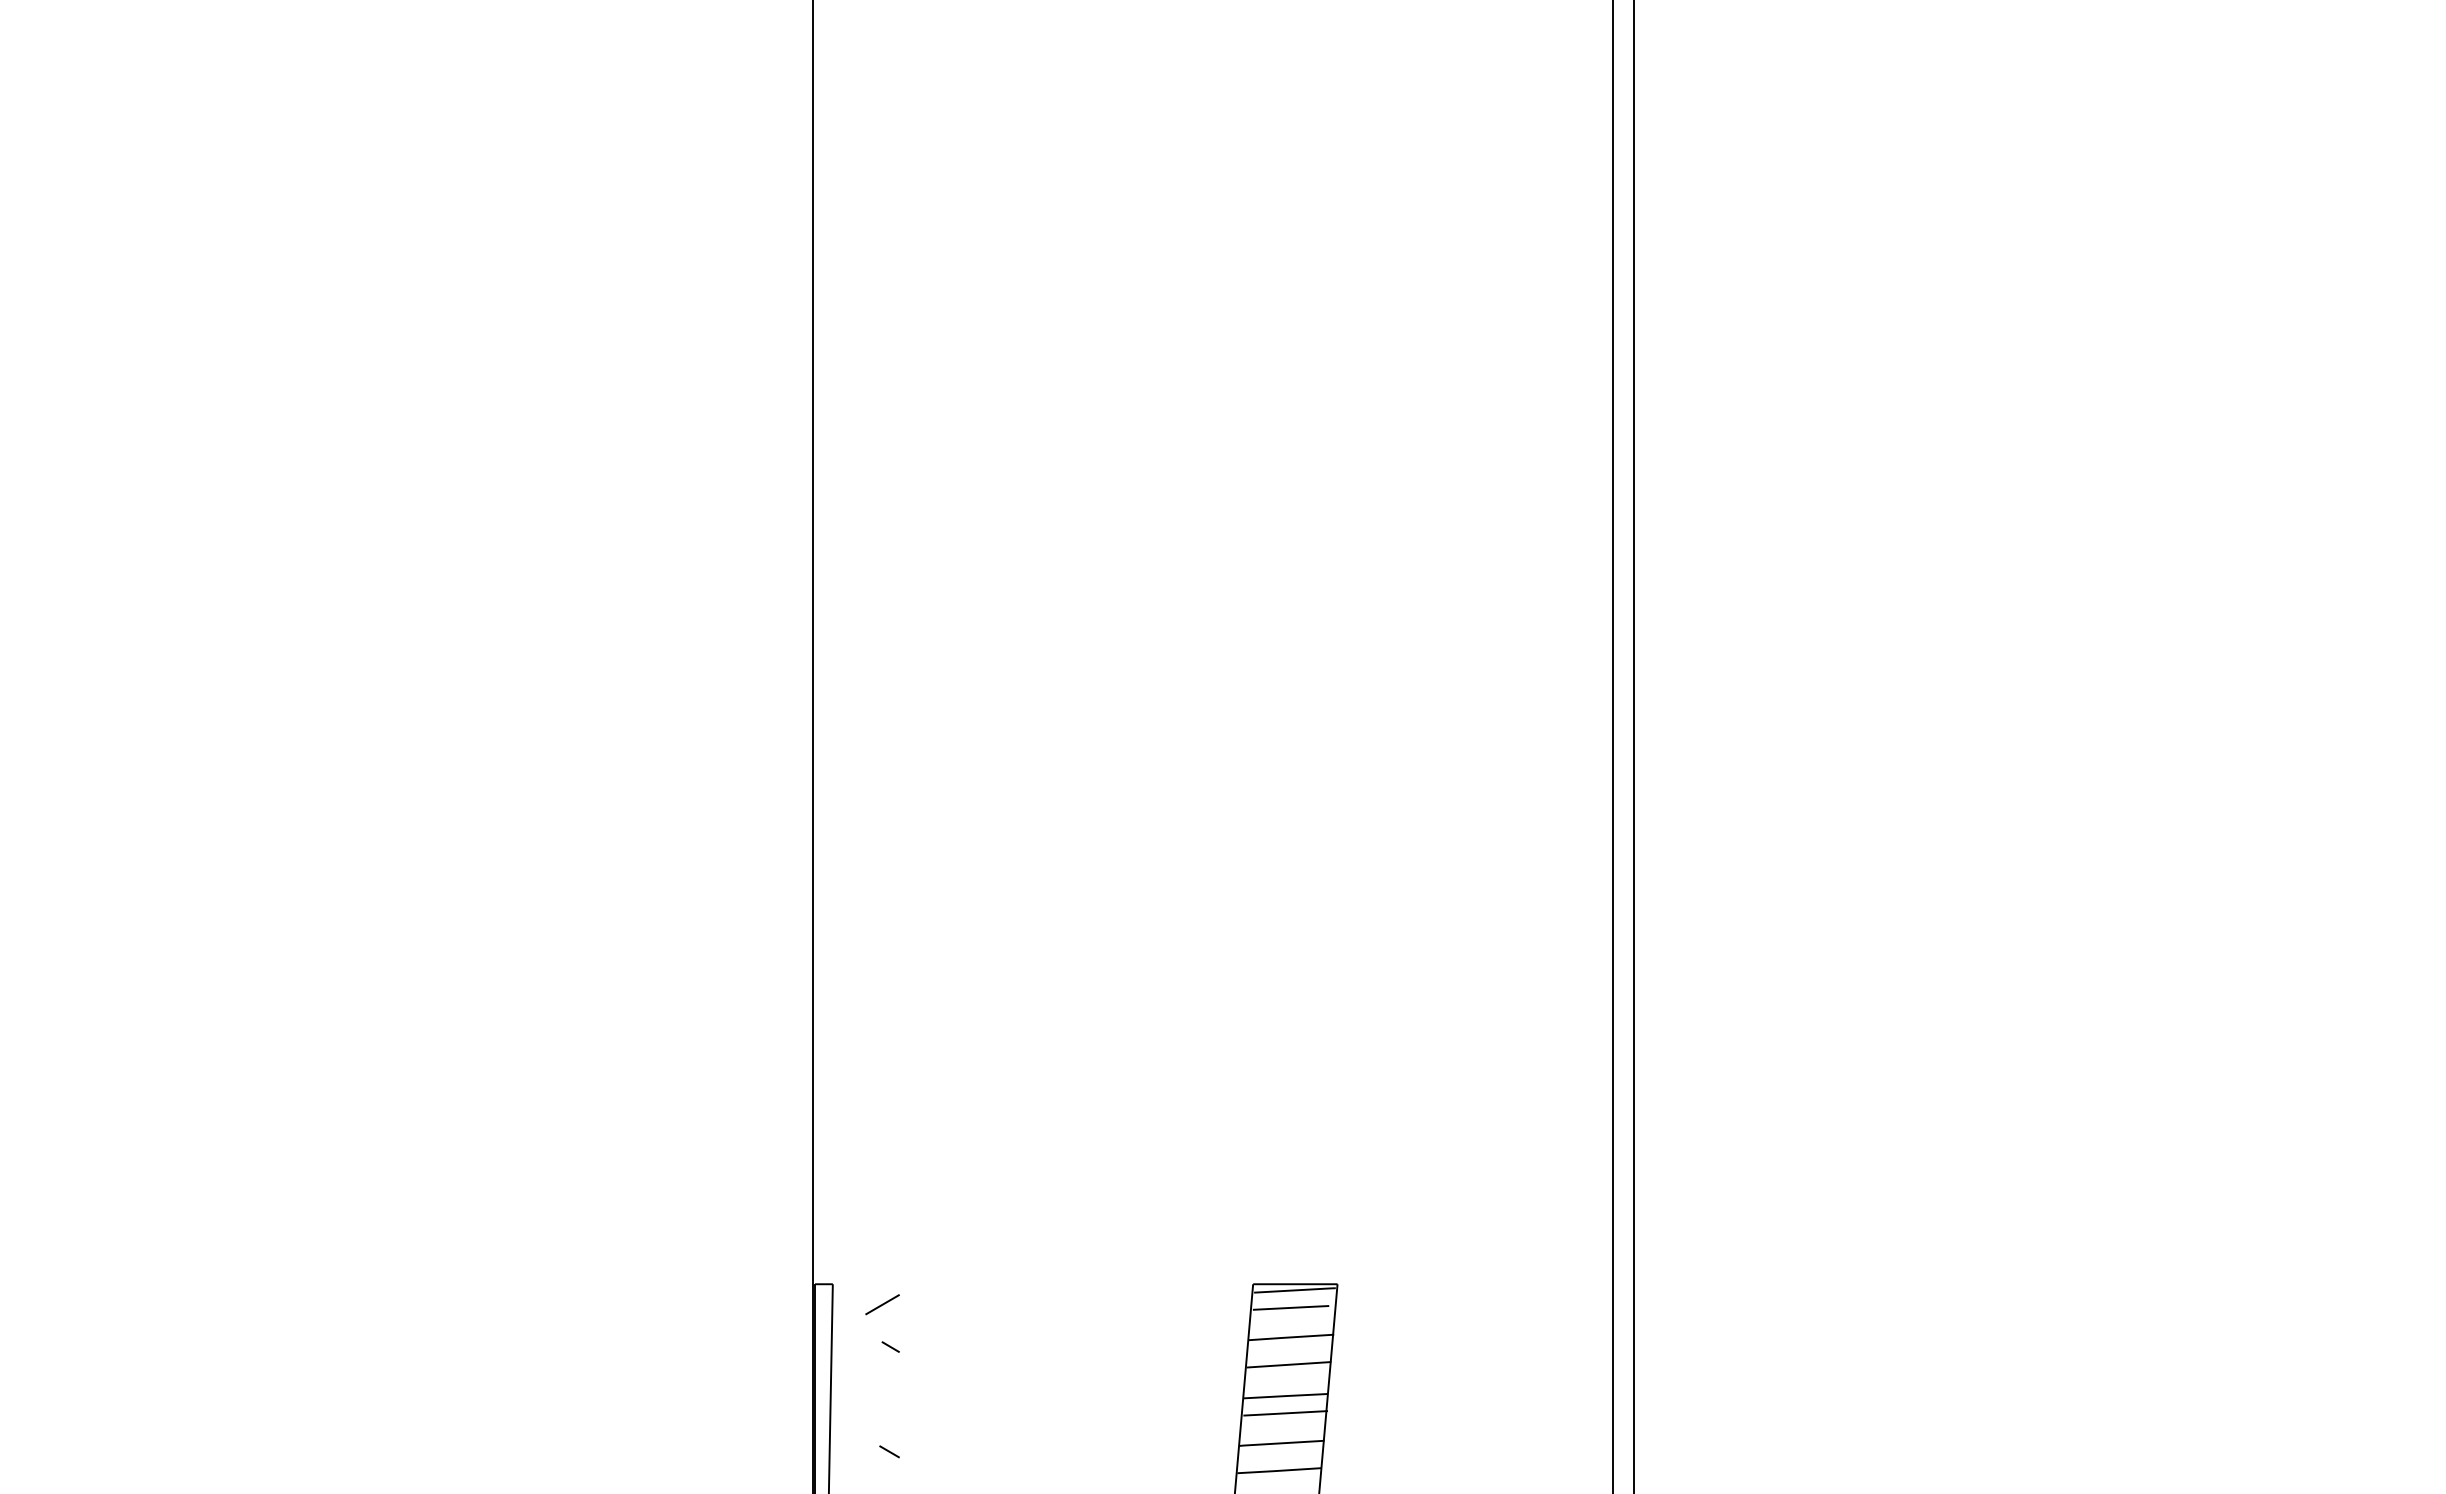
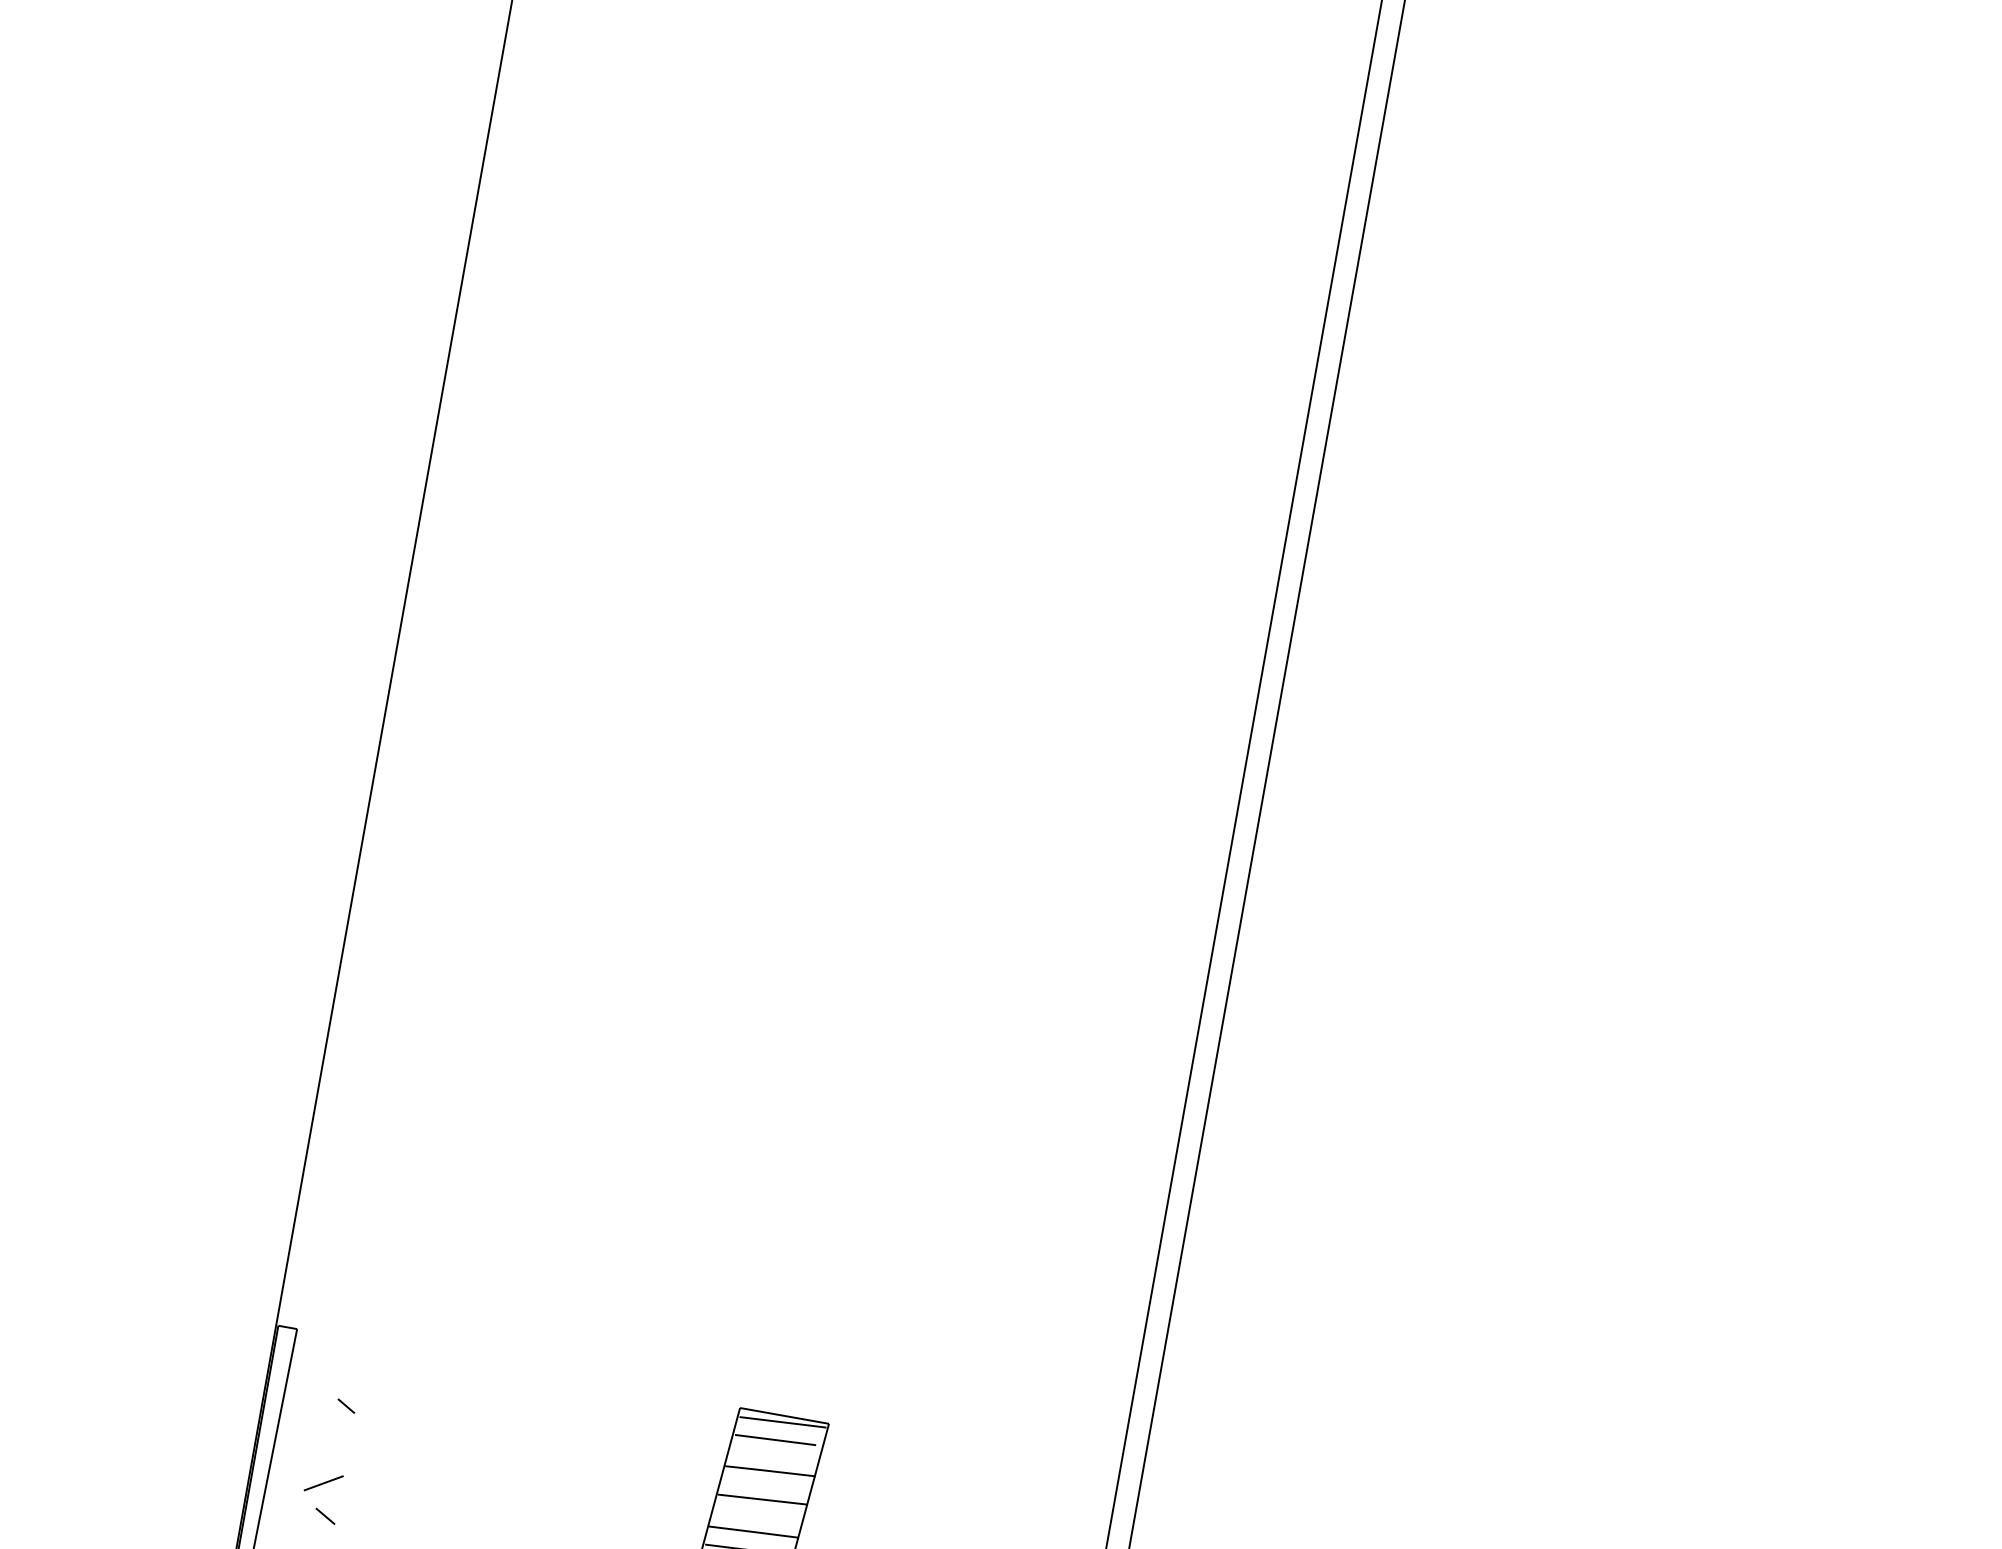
line: (882, 1304) -> (323, 1483), moved

